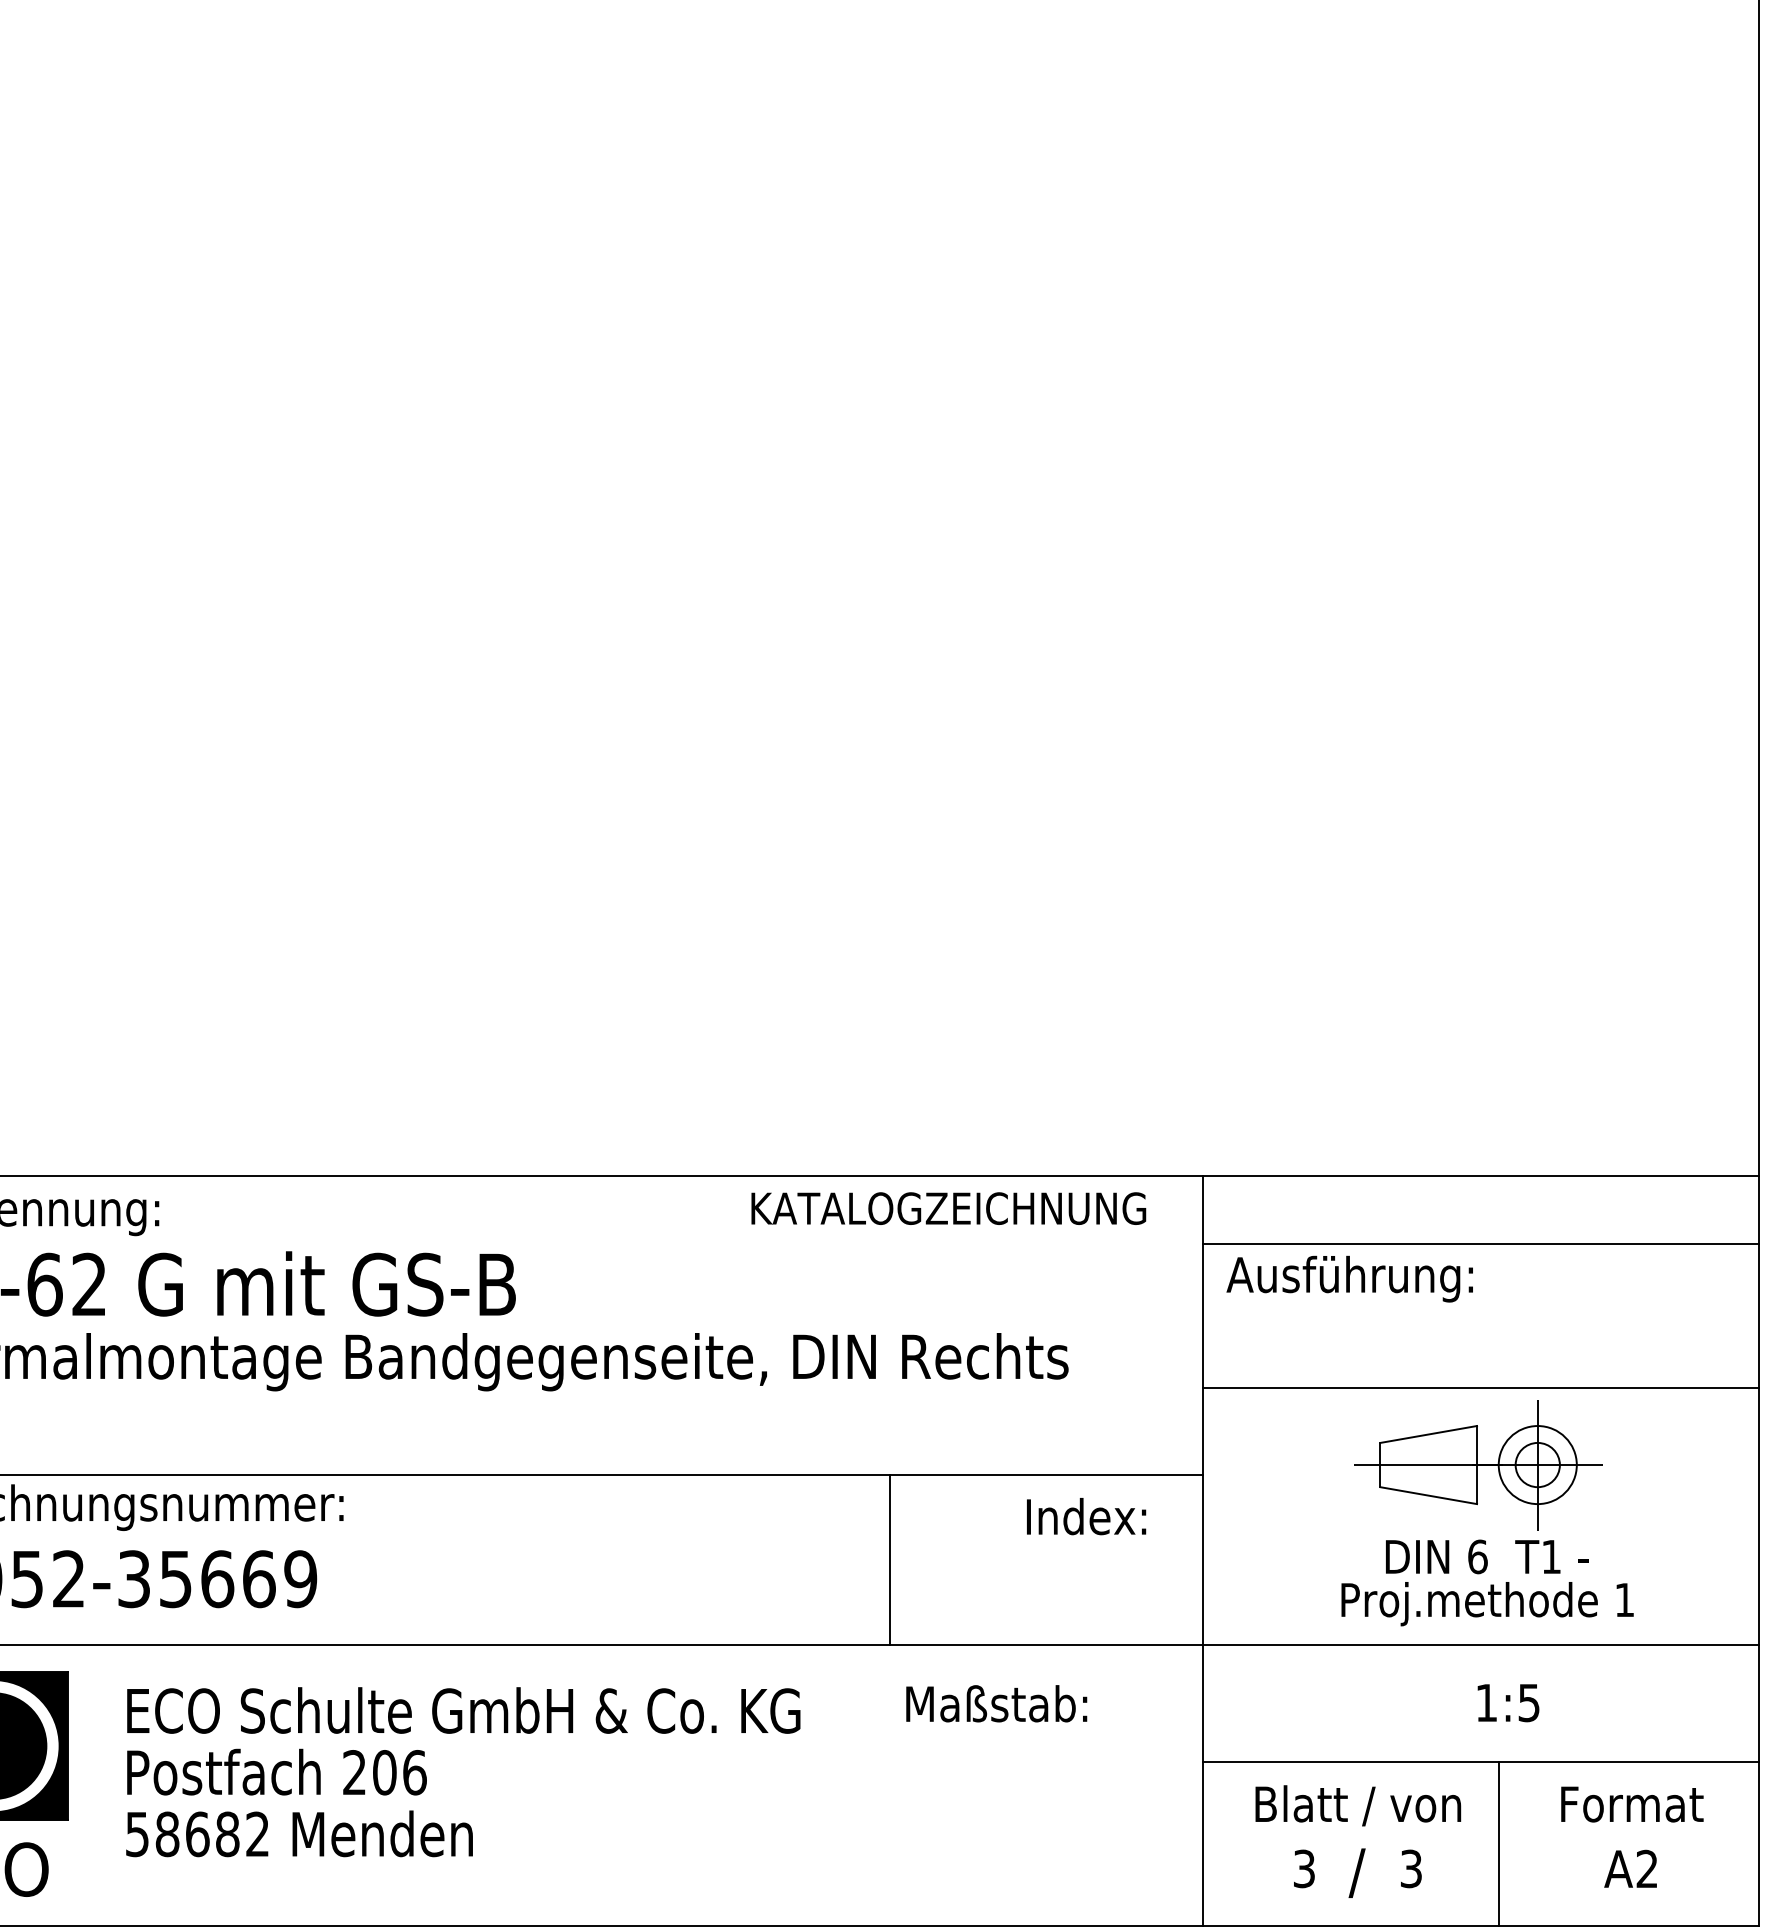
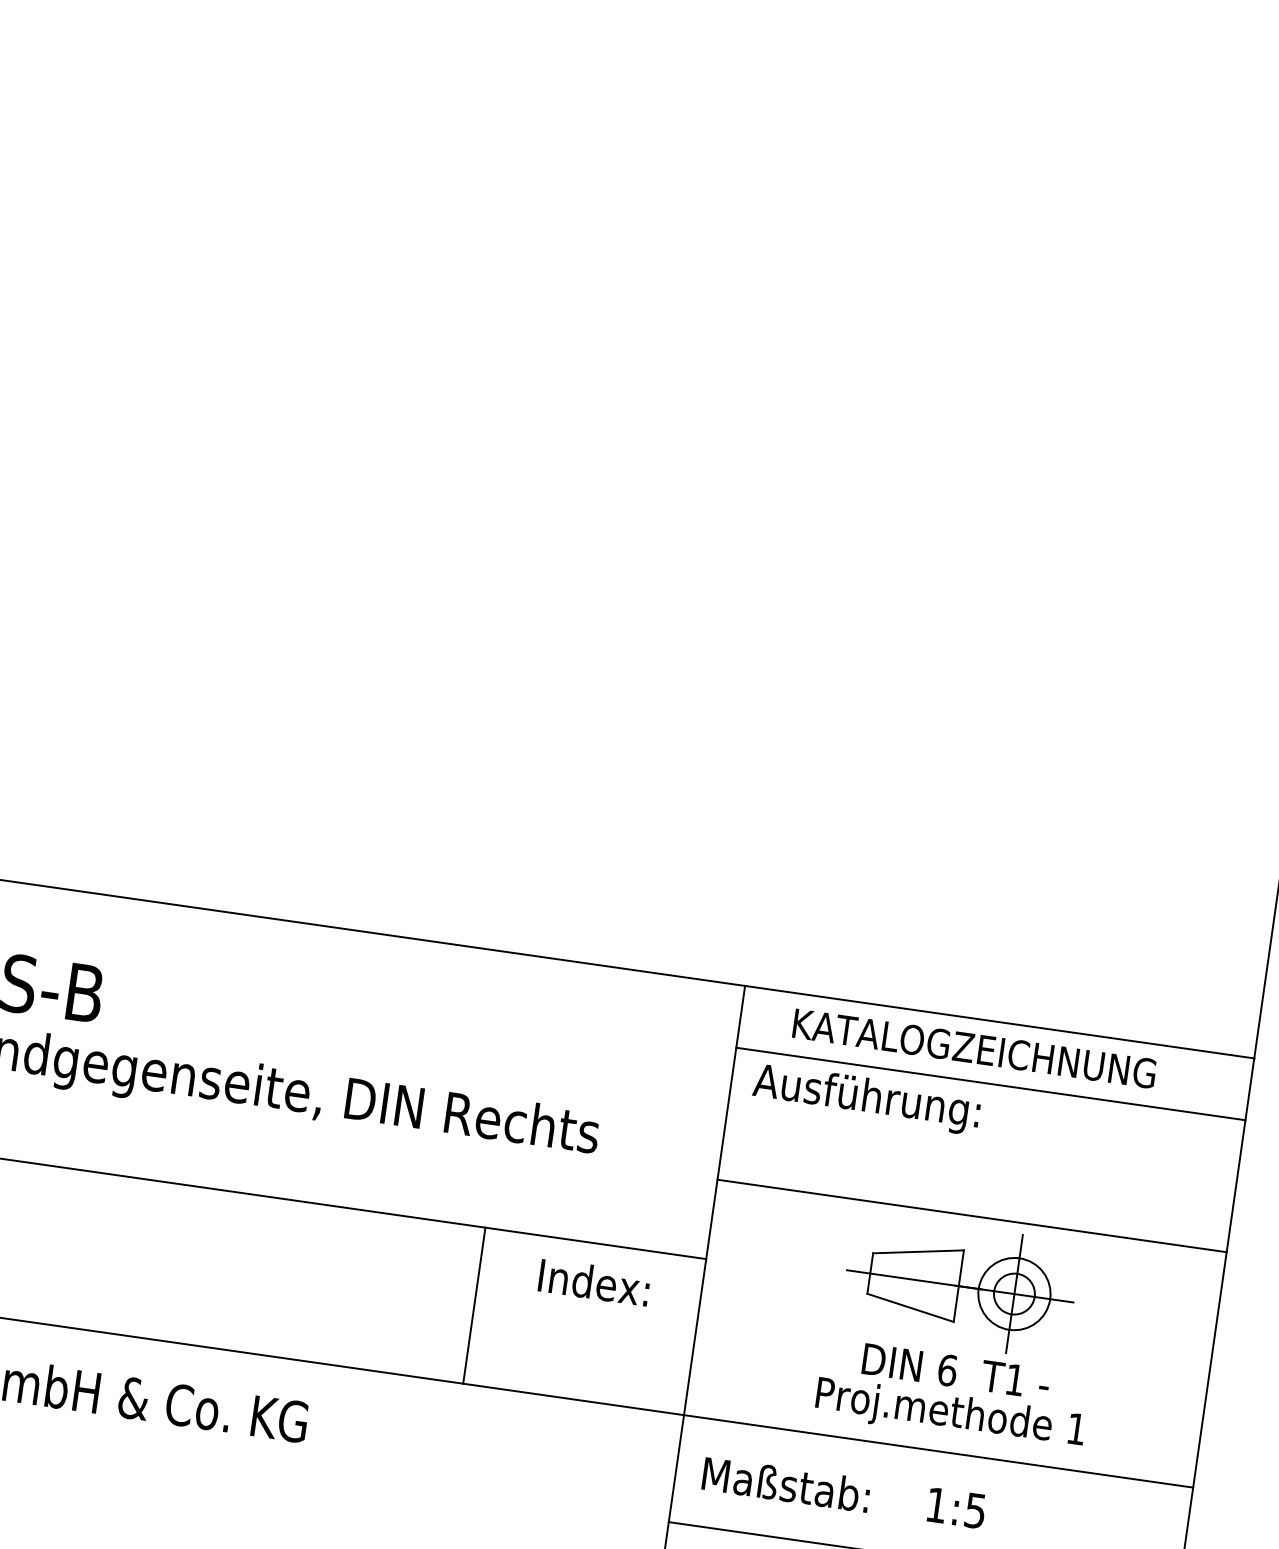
text: (948, 1208) -> (974, 1048), moved
line: (889, 1559) -> (474, 1305), moved
text: (996, 1703) -> (786, 1484), moved

